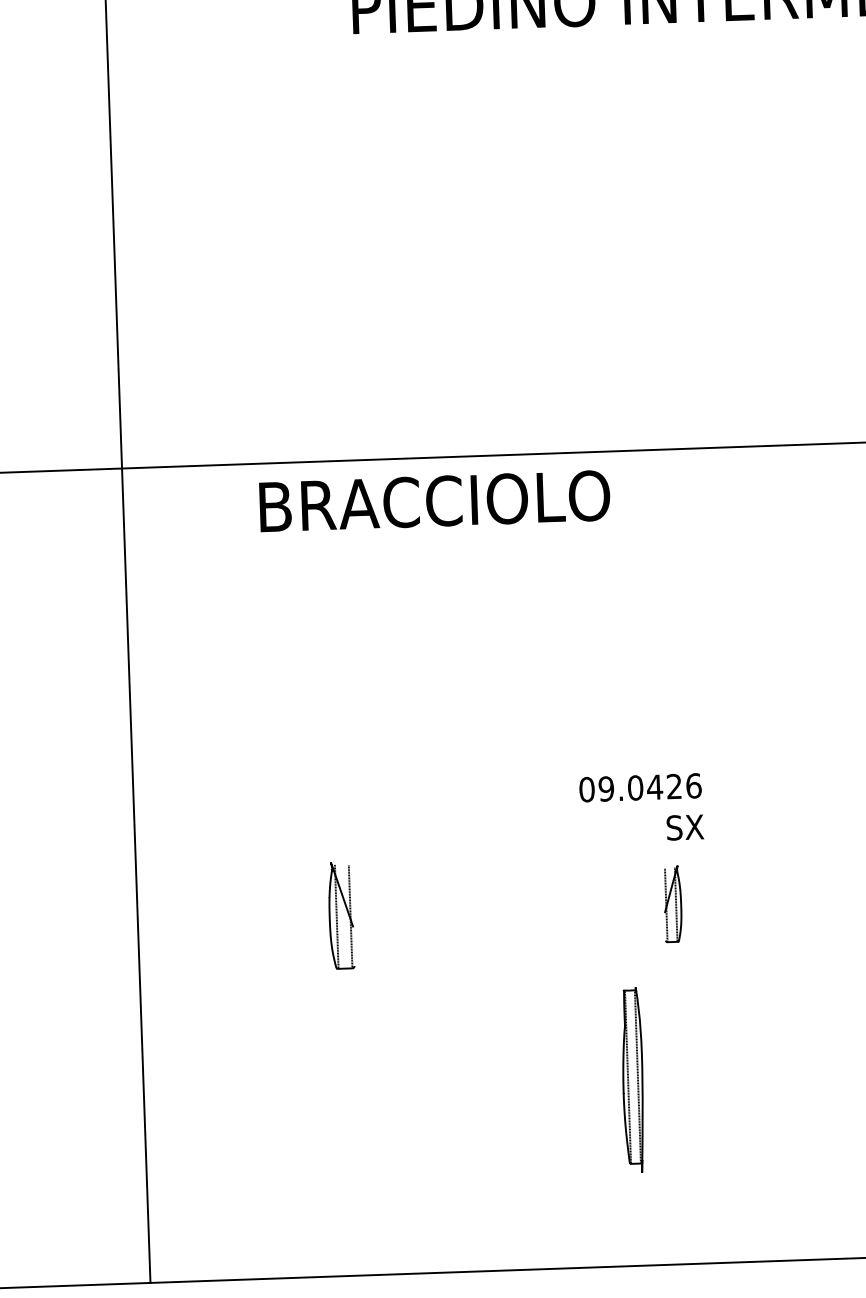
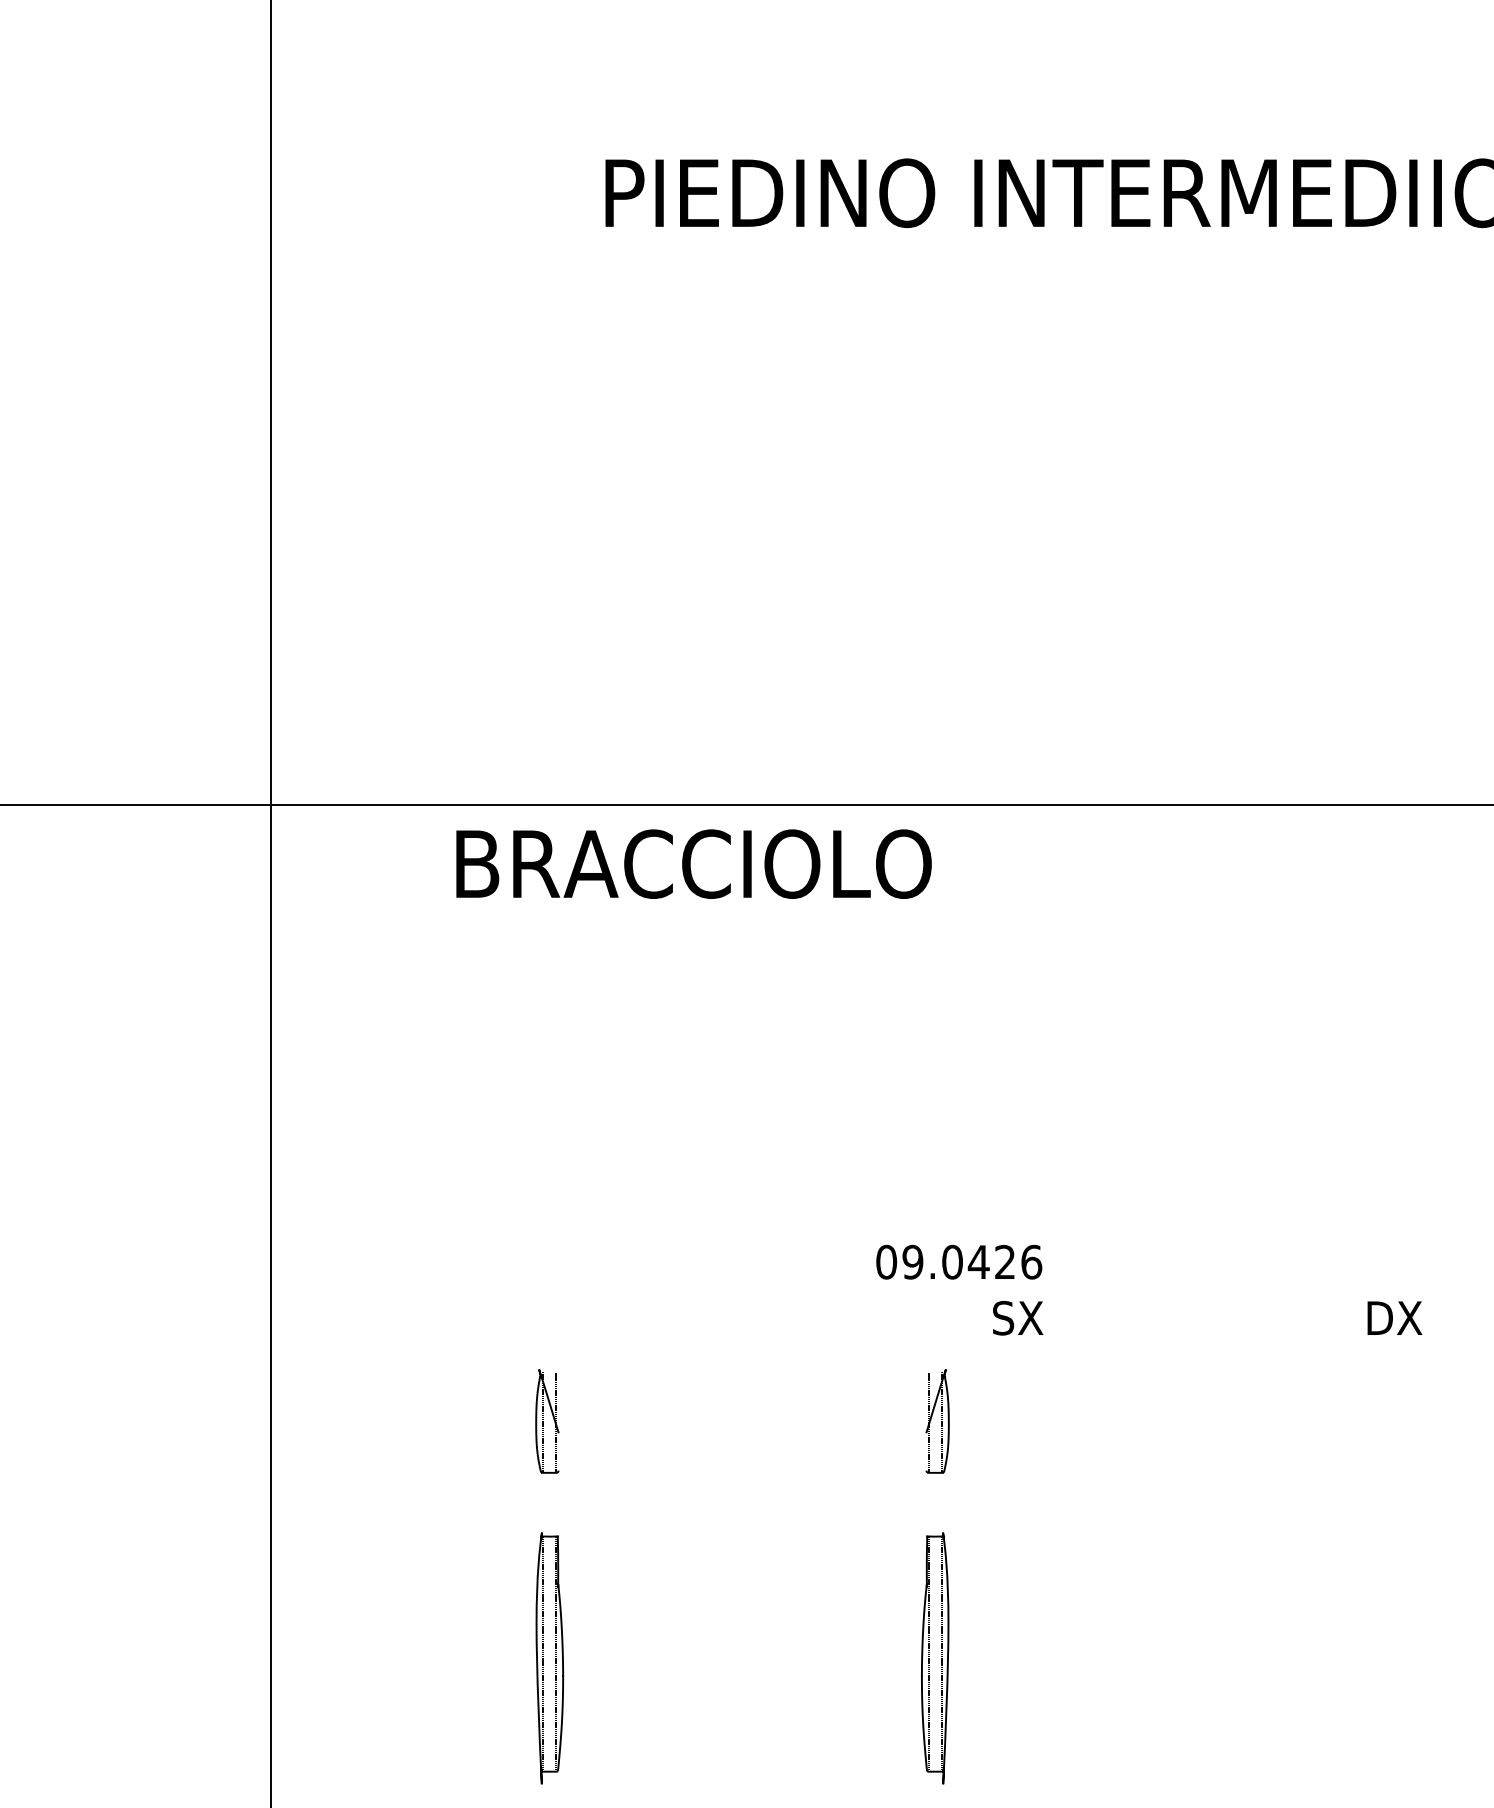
part: (672, 904) -> (937, 1421), moved
part: (341, 915) -> (547, 1421), size x0.71
part: (348, 1090) -> (549, 1658), added

